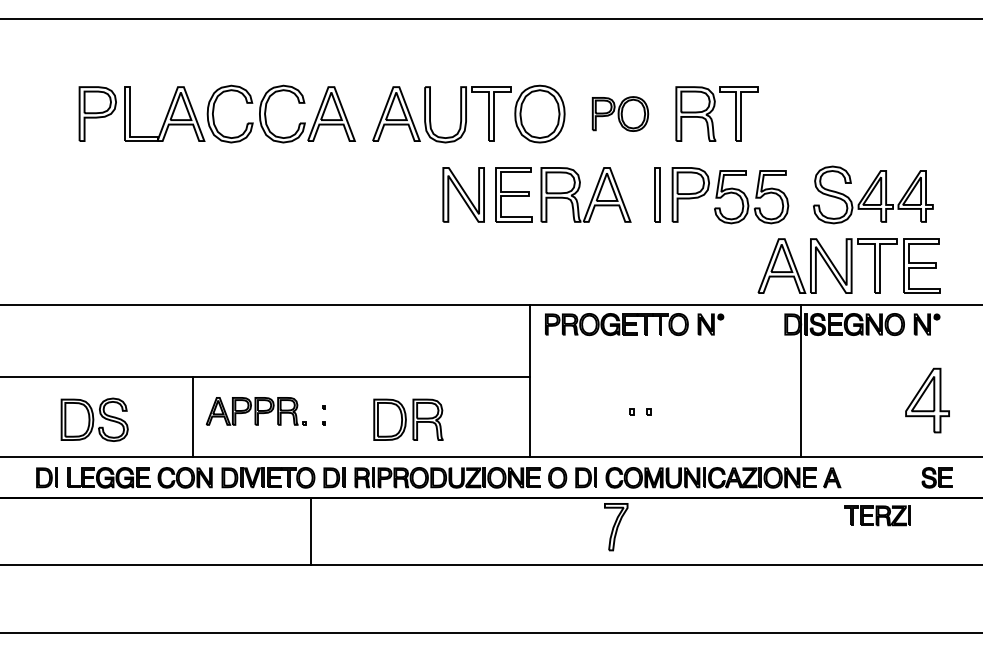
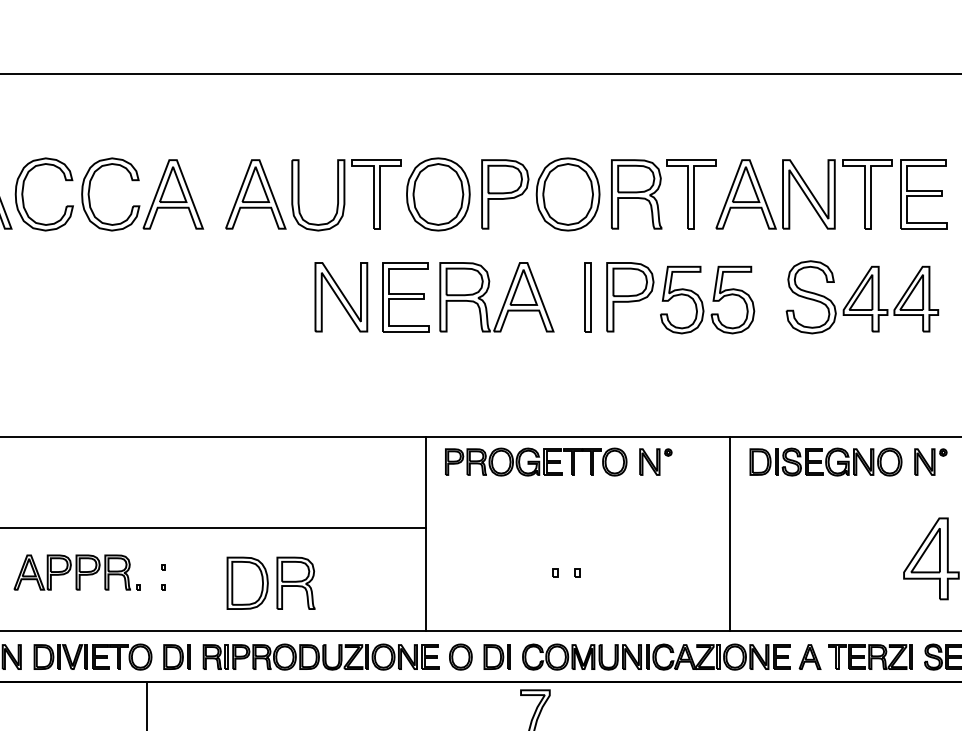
part: (620, 113) -> (540, 193), size x1.67
part: (848, 265) -> (830, 193), moved
line: (800, 381) -> (730, 534), moved
part: (877, 515) -> (870, 656), moved

